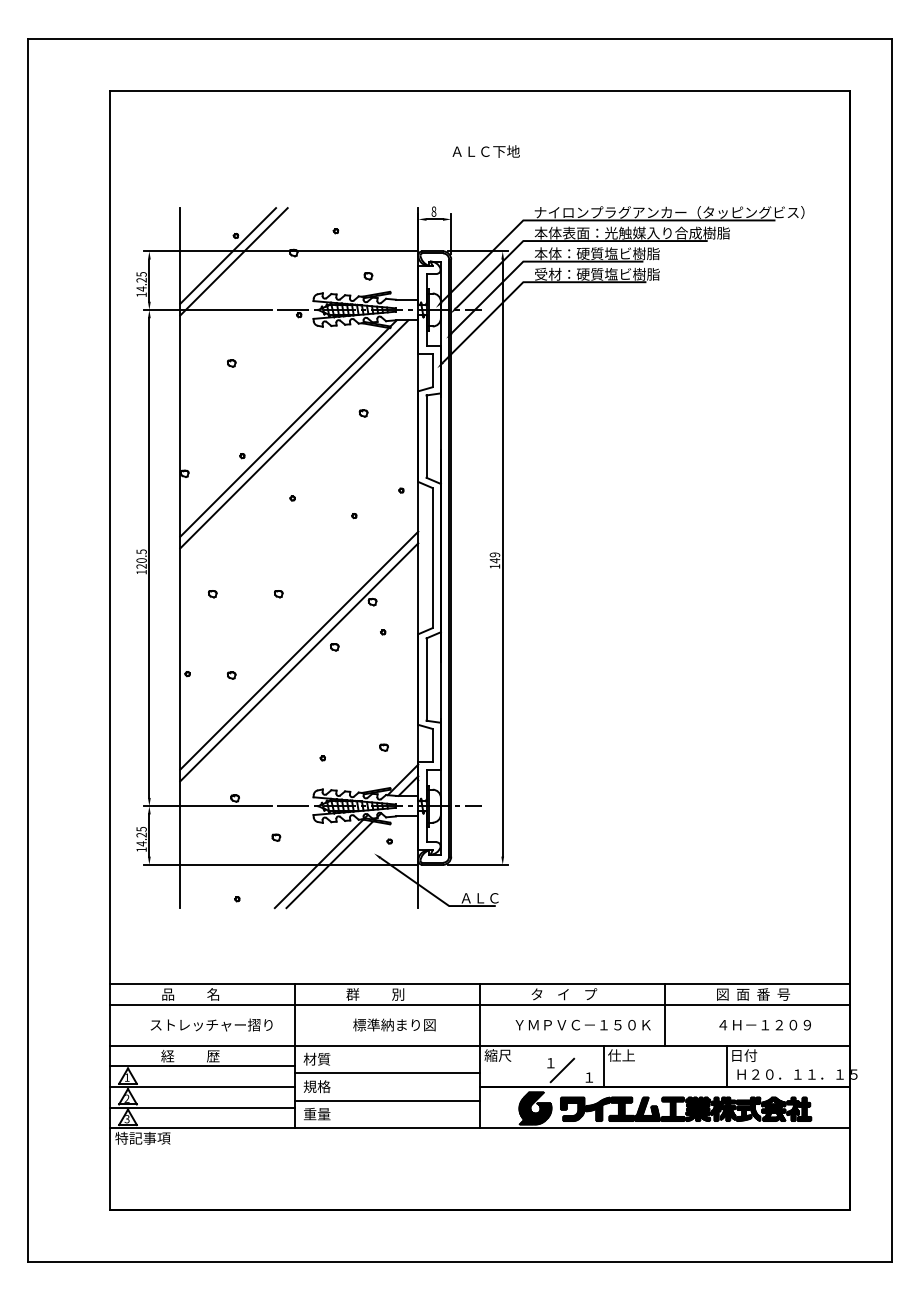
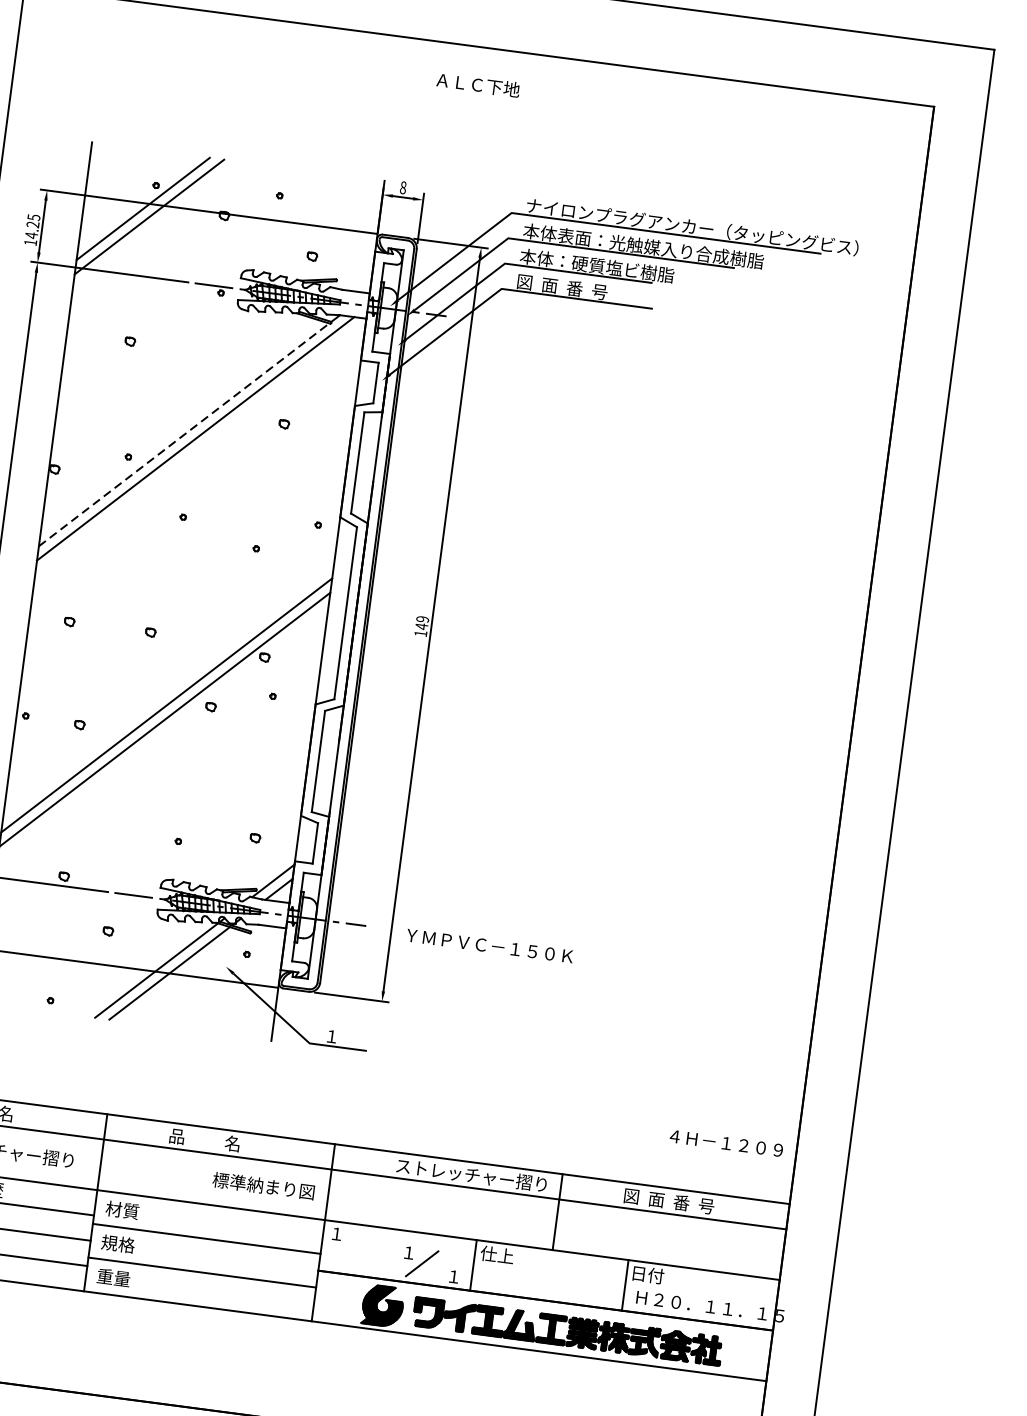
text: (485, 151) -> (477, 84), moved
text: (597, 273) -> (594, 290), 受材：硬質塩ビ樹脂 -> 図  面  番  号
line: (284, 432) -> (183, 434), solid -> dashed
text: (479, 898) -> (348, 1039), ＡＬＣ -> １
text: (375, 994) -> (204, 1140), 群          別 -> 品          名
text: (592, 994) -> (471, 1175), タ    イ    プ -> ストレッチャー摺り
text: (394, 1024) -> (263, 1185), moved
text: (764, 1024) -> (725, 1142), moved
text: (582, 1025) -> (489, 946), moved
text: (497, 1055) -> (344, 1234), 縮尺 -> １

